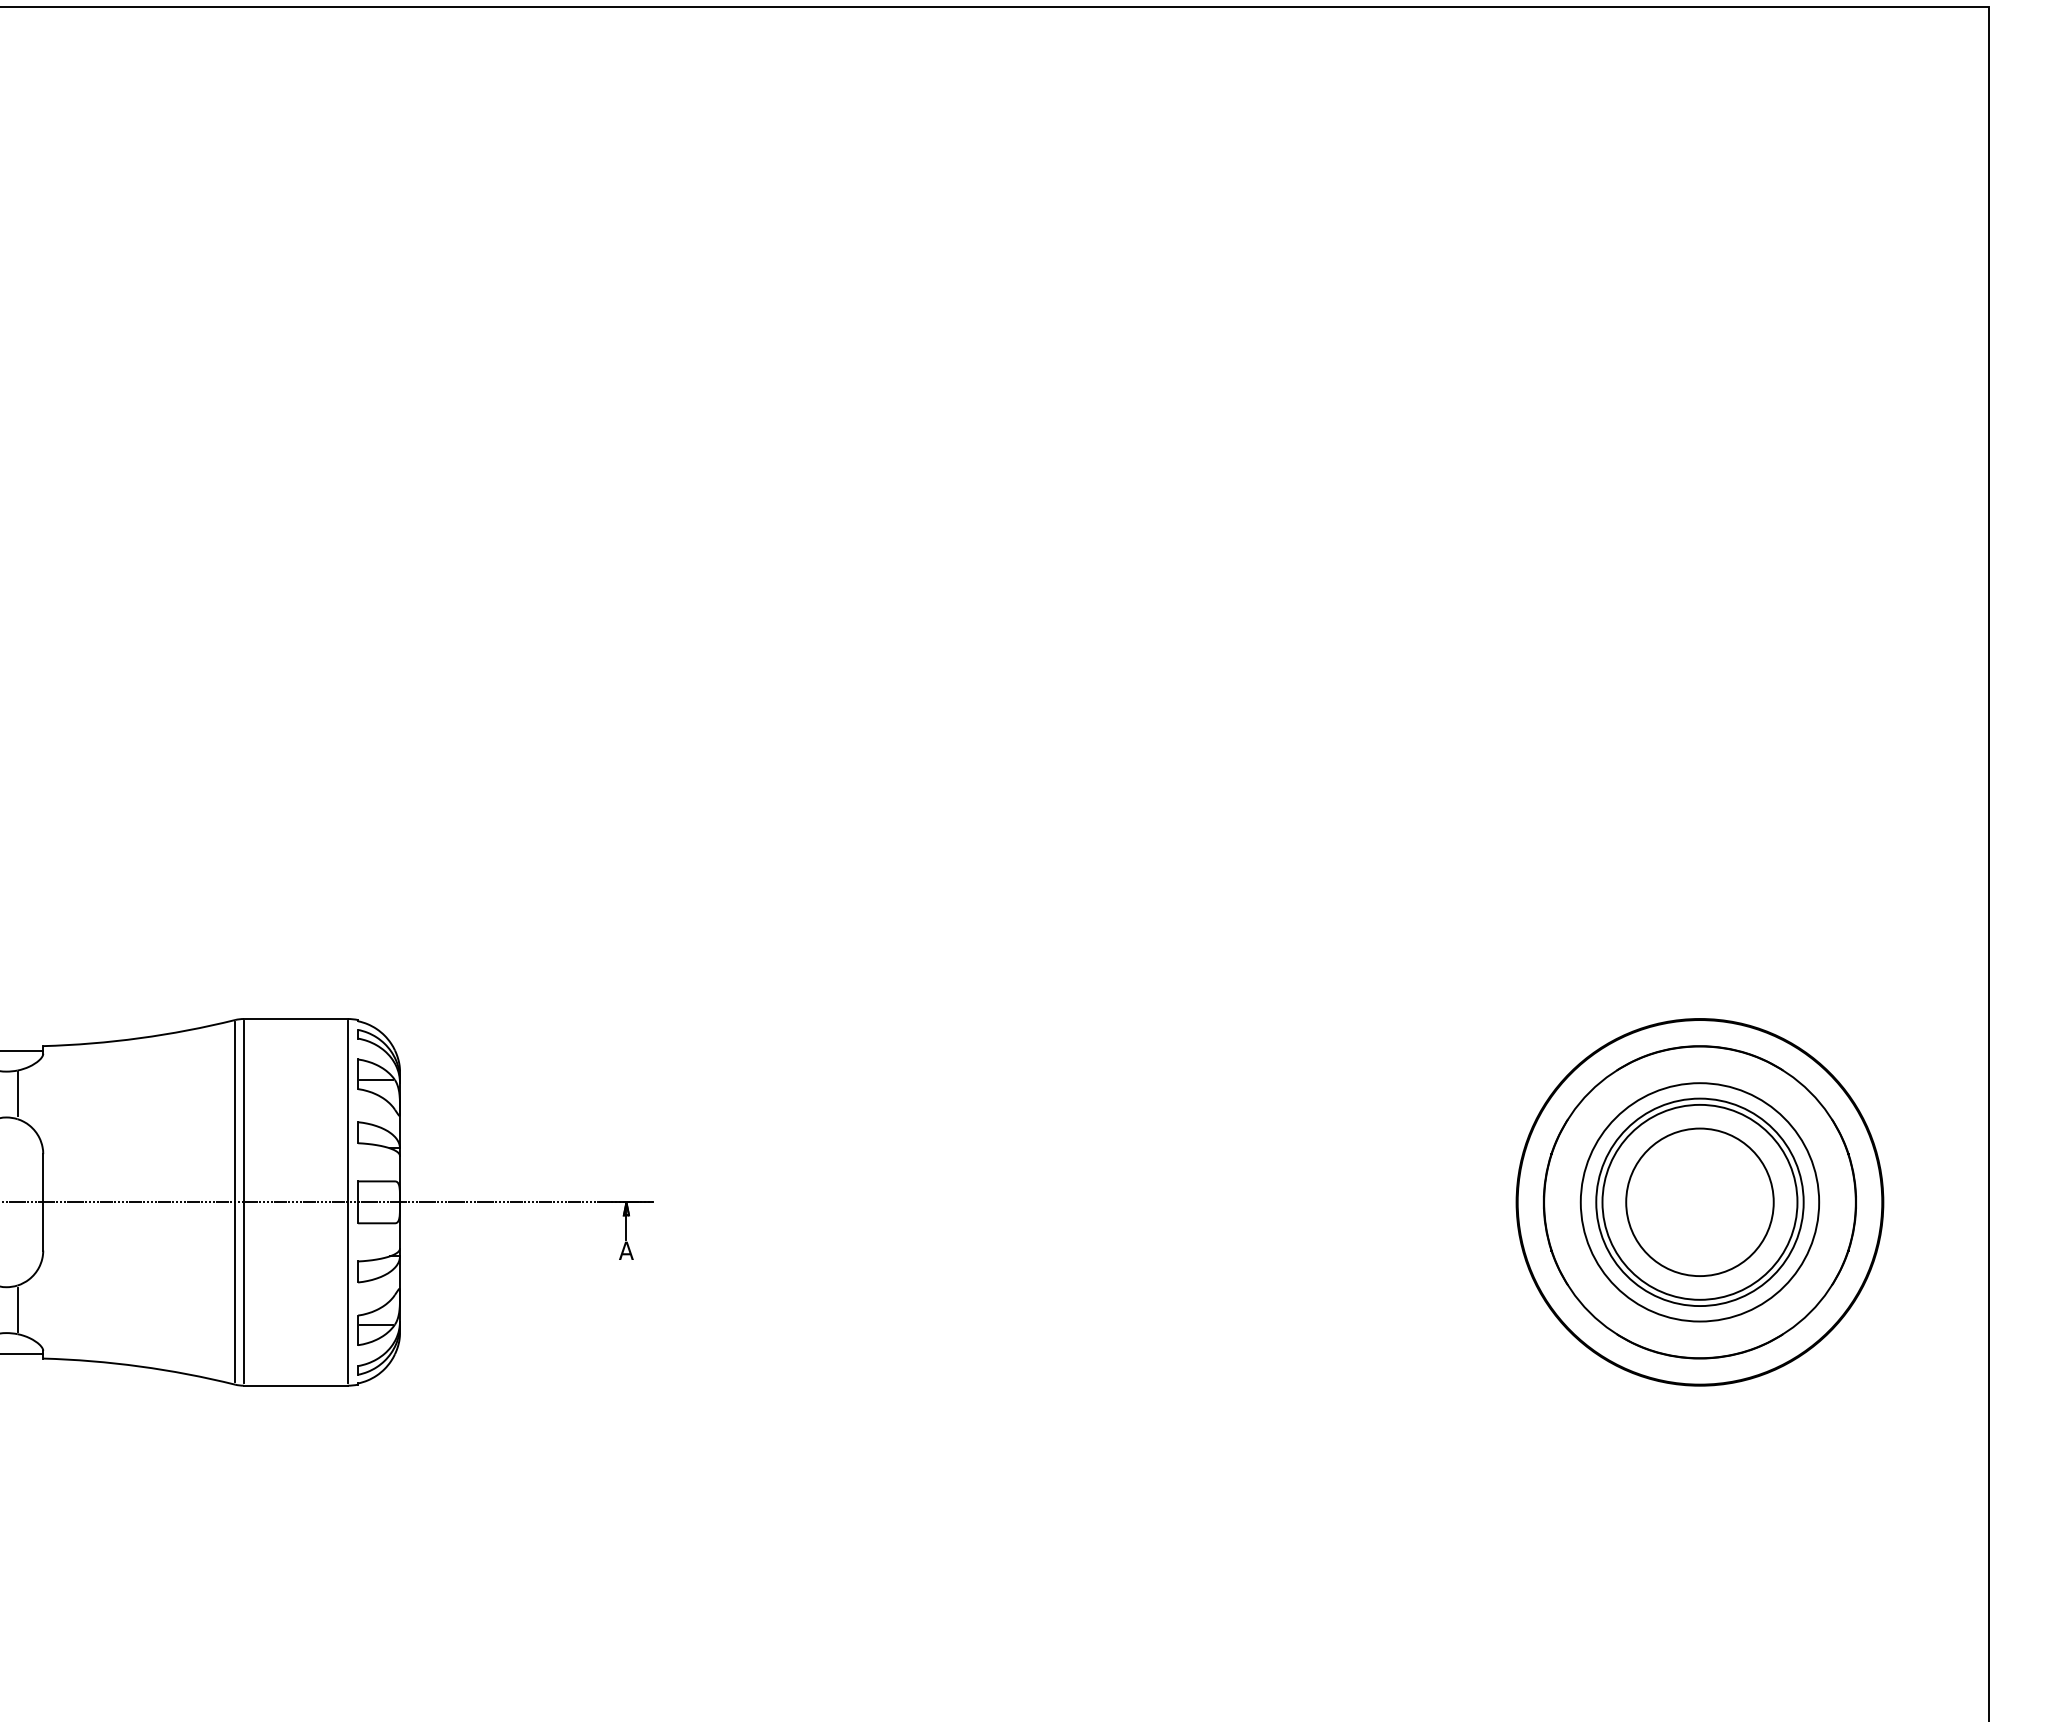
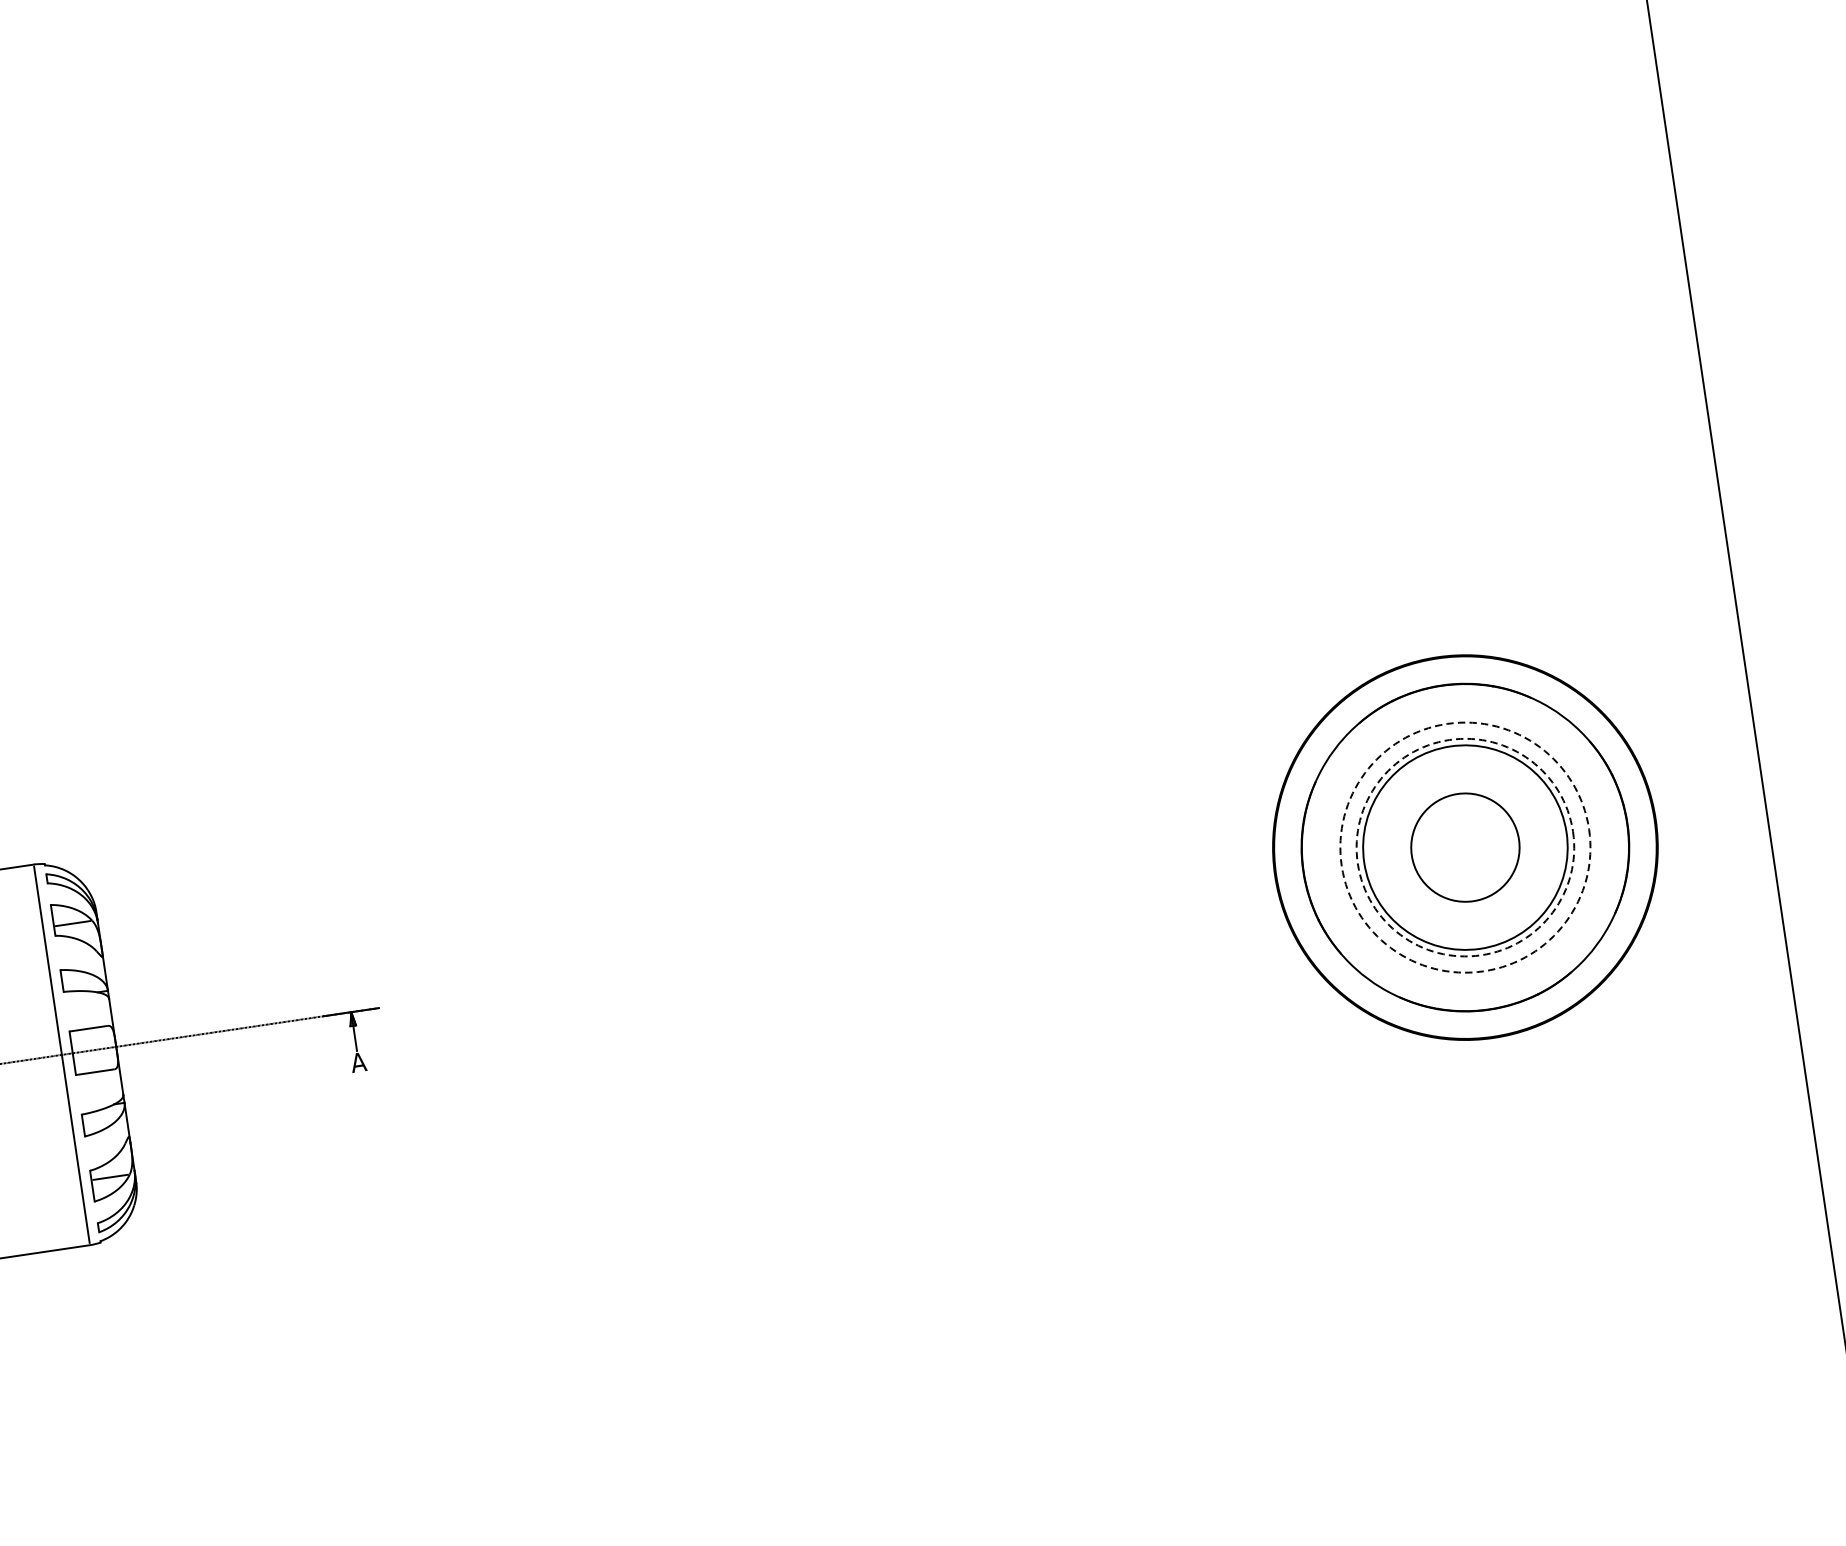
circle: (1699, 1202) -> (1464, 847), size x0.7
circle: (1699, 1202) -> (1464, 847), solid -> dashed
circle: (1699, 1202) -> (1464, 847), solid -> dashed

